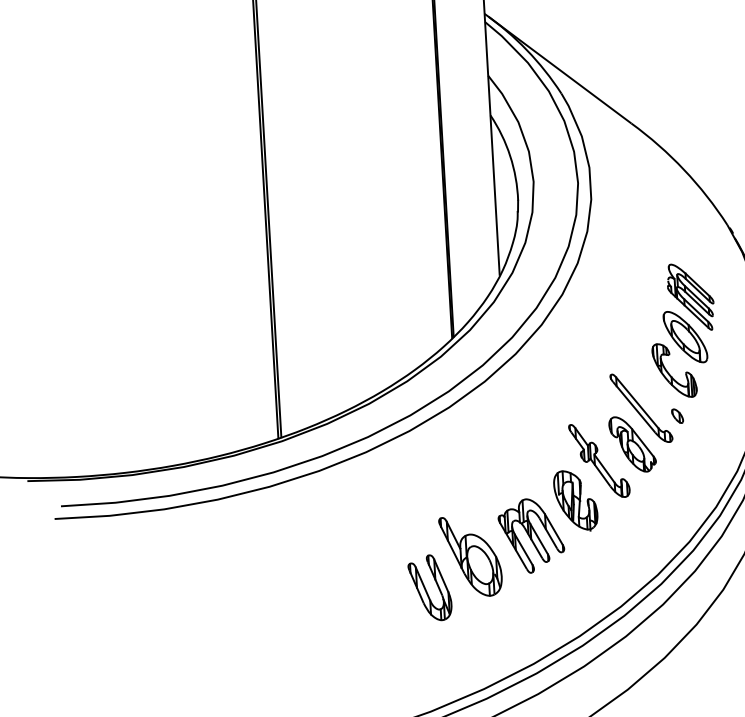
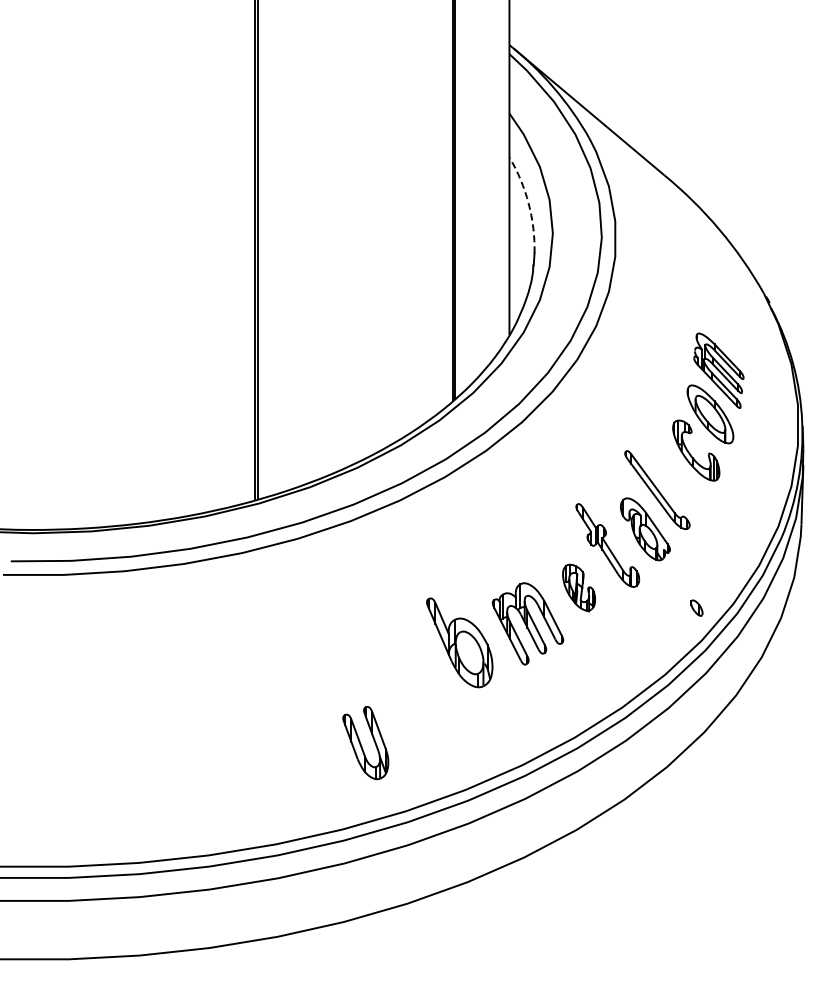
arc: (510, 156) -> (528, 203), solid -> dashed
part: (677, 415) -> (696, 607), moved
part: (575, 500) -> (578, 587), size x0.7
part: (429, 588) -> (365, 743), moved

